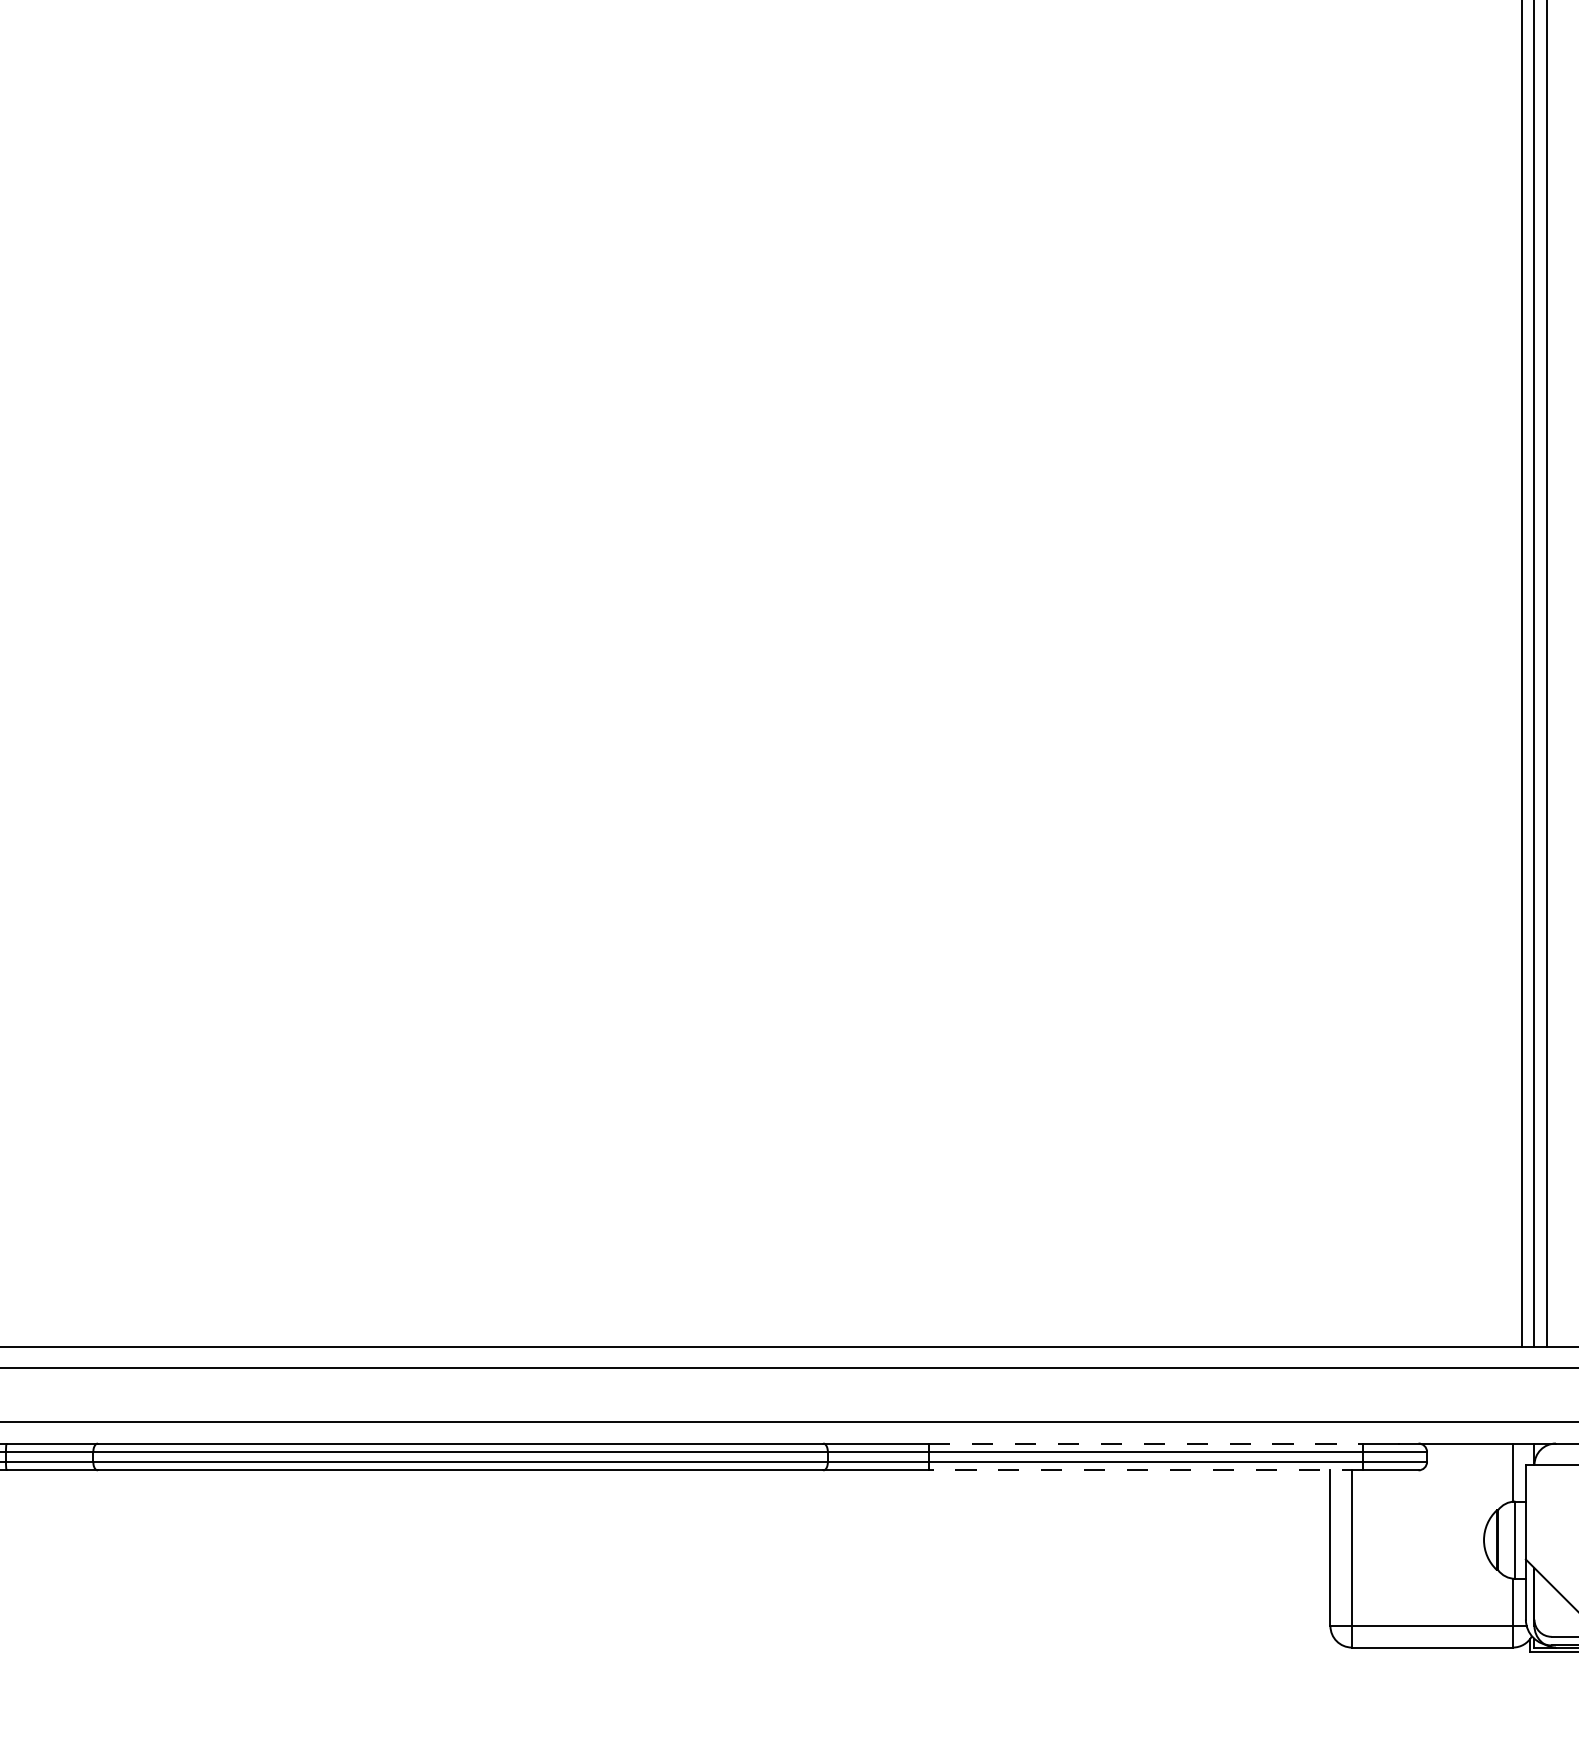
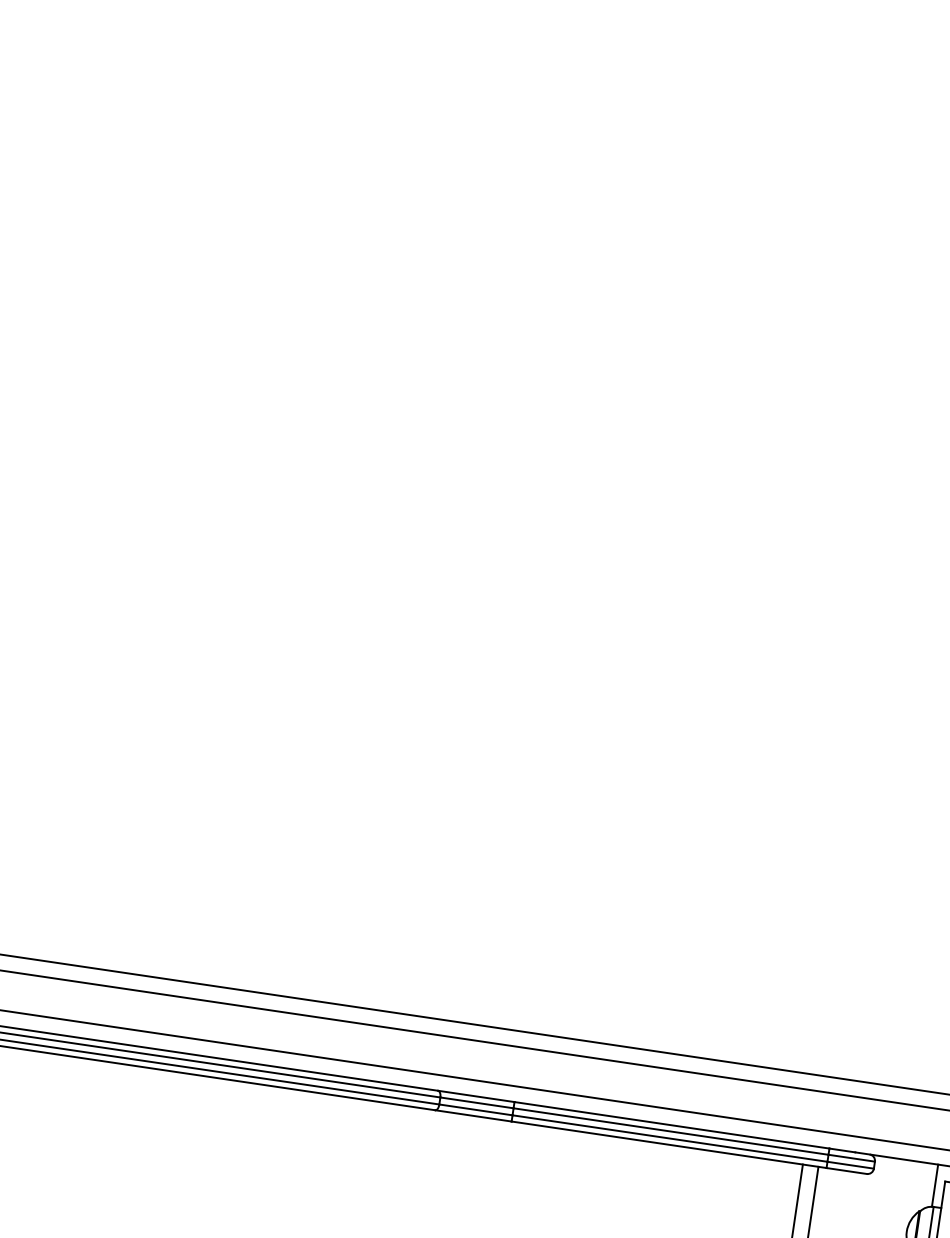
line: (1146, 1443) -> (672, 1125), dashed -> solid
line: (1145, 1470) -> (668, 1144), dashed -> solid

